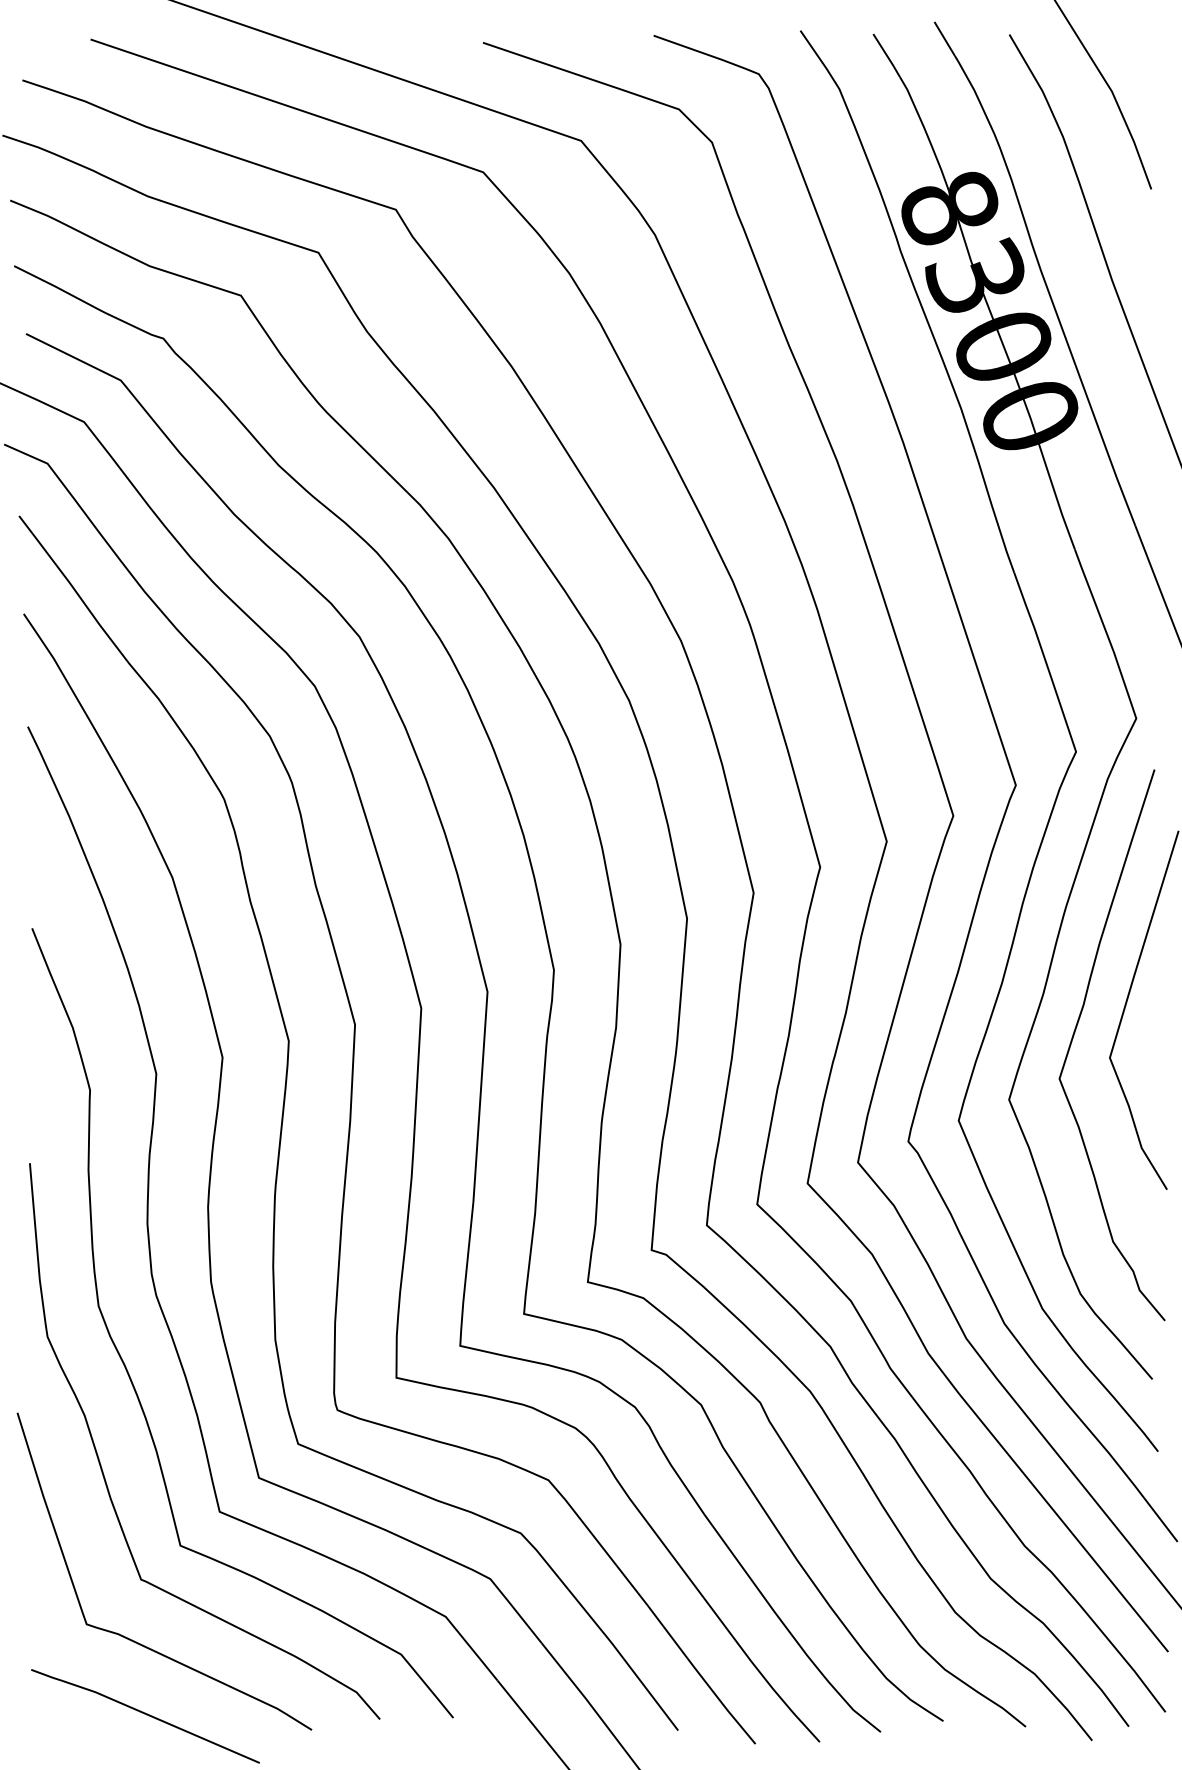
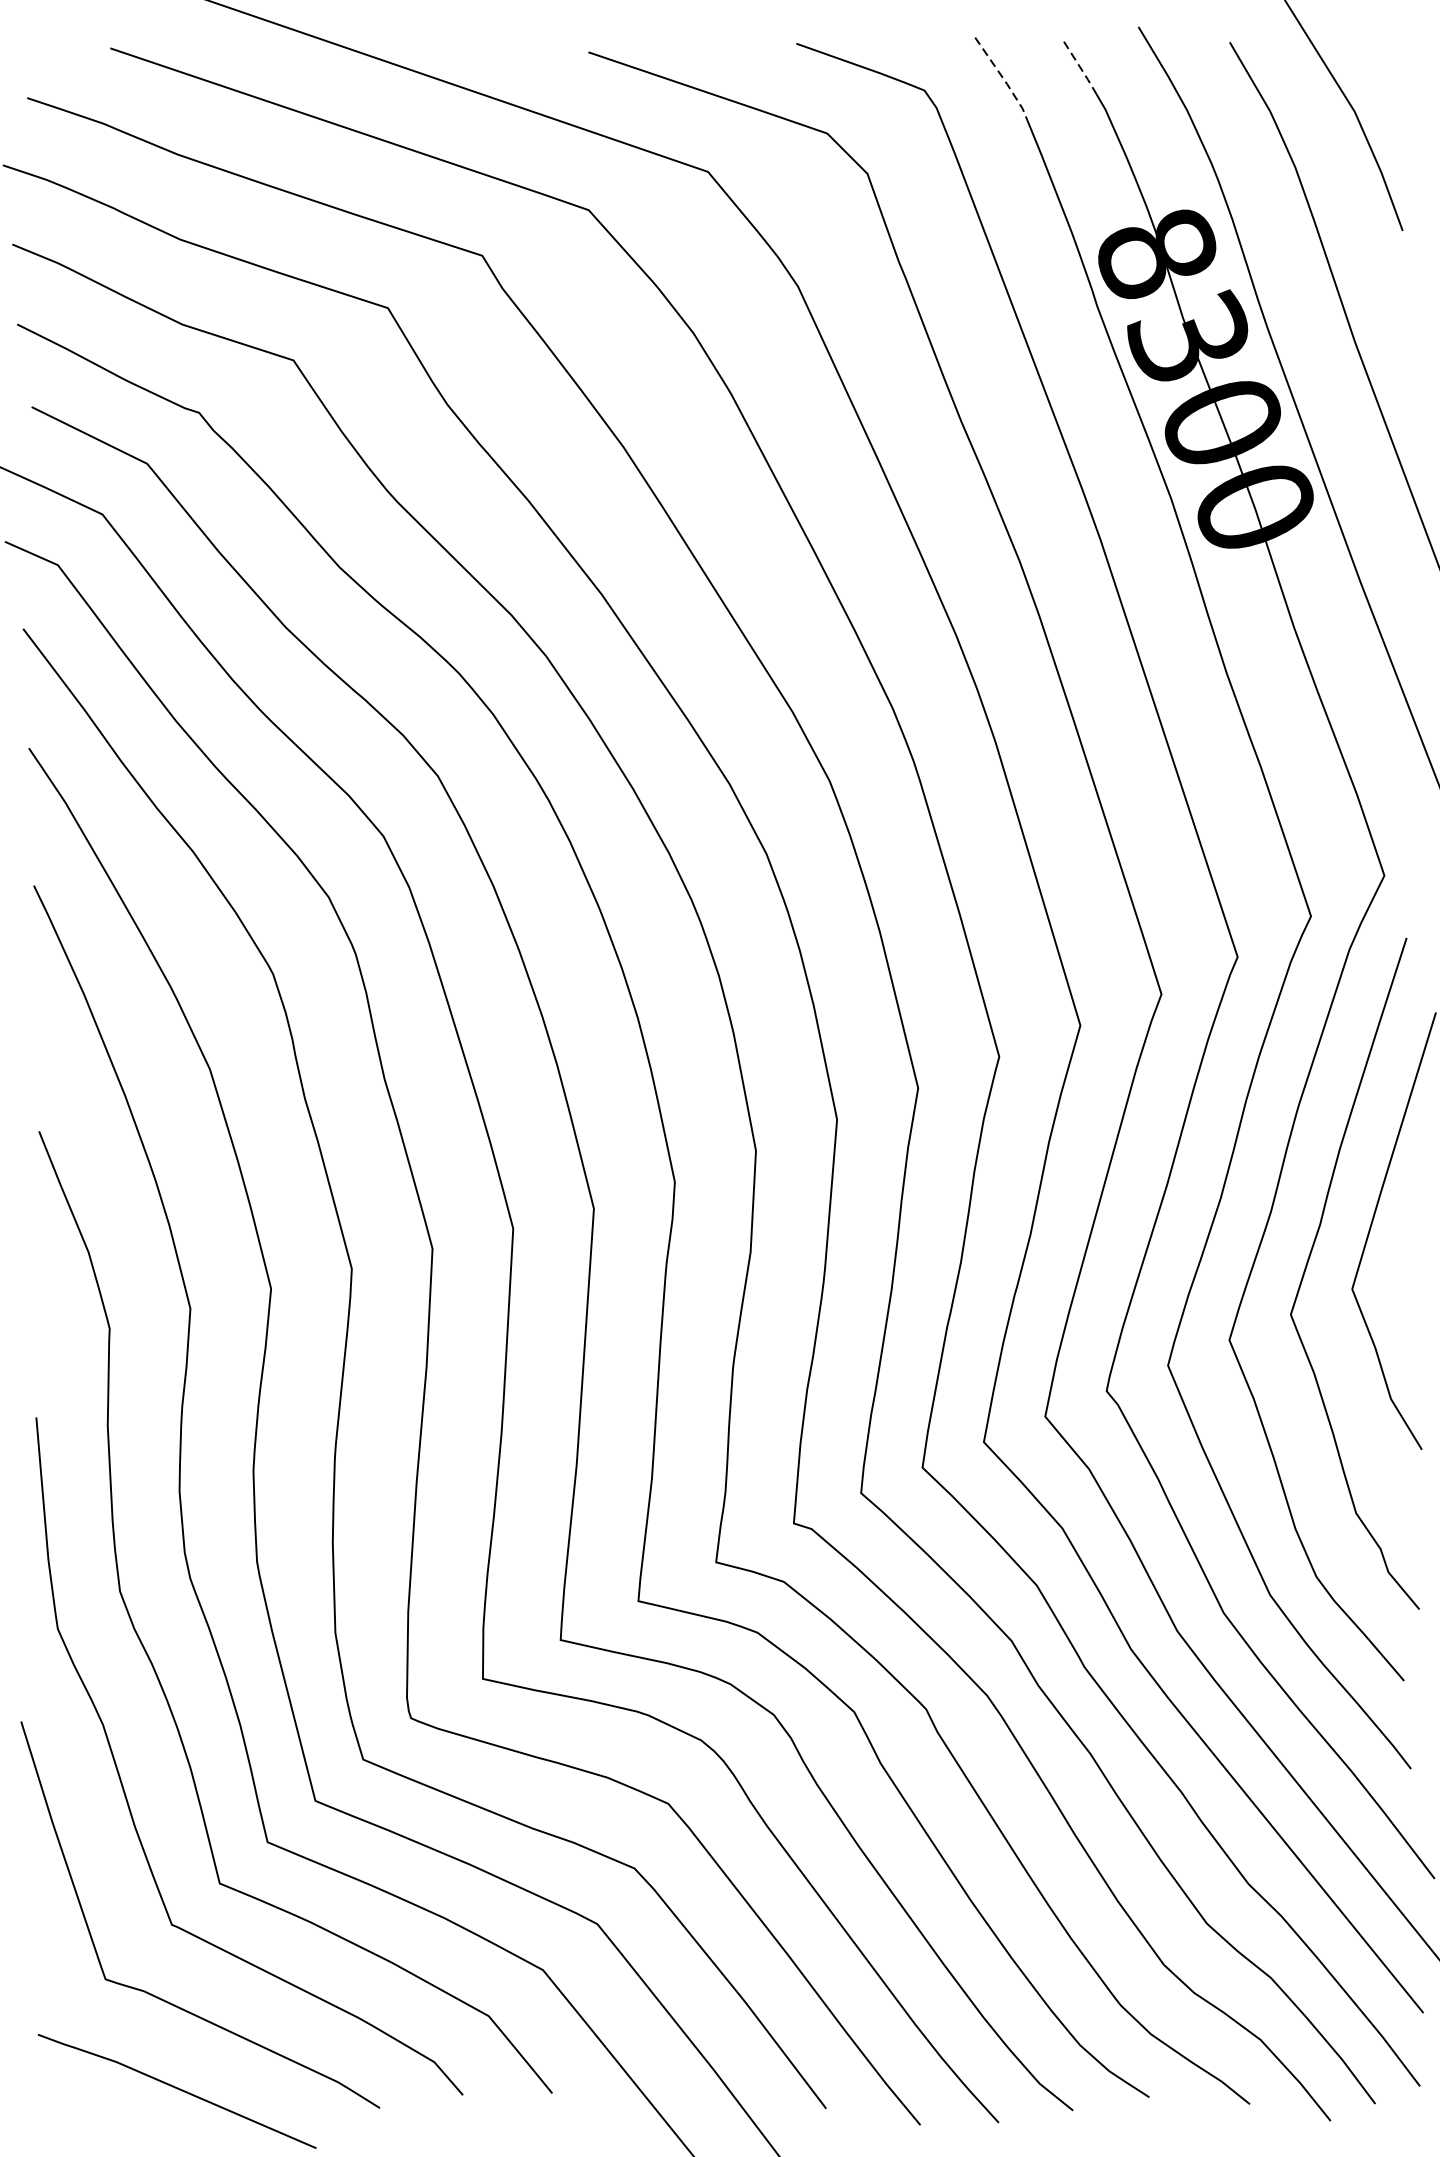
line: (887, 56) -> (1081, 69), solid -> dashed
line: (823, 64) -> (1003, 78), solid -> dashed

